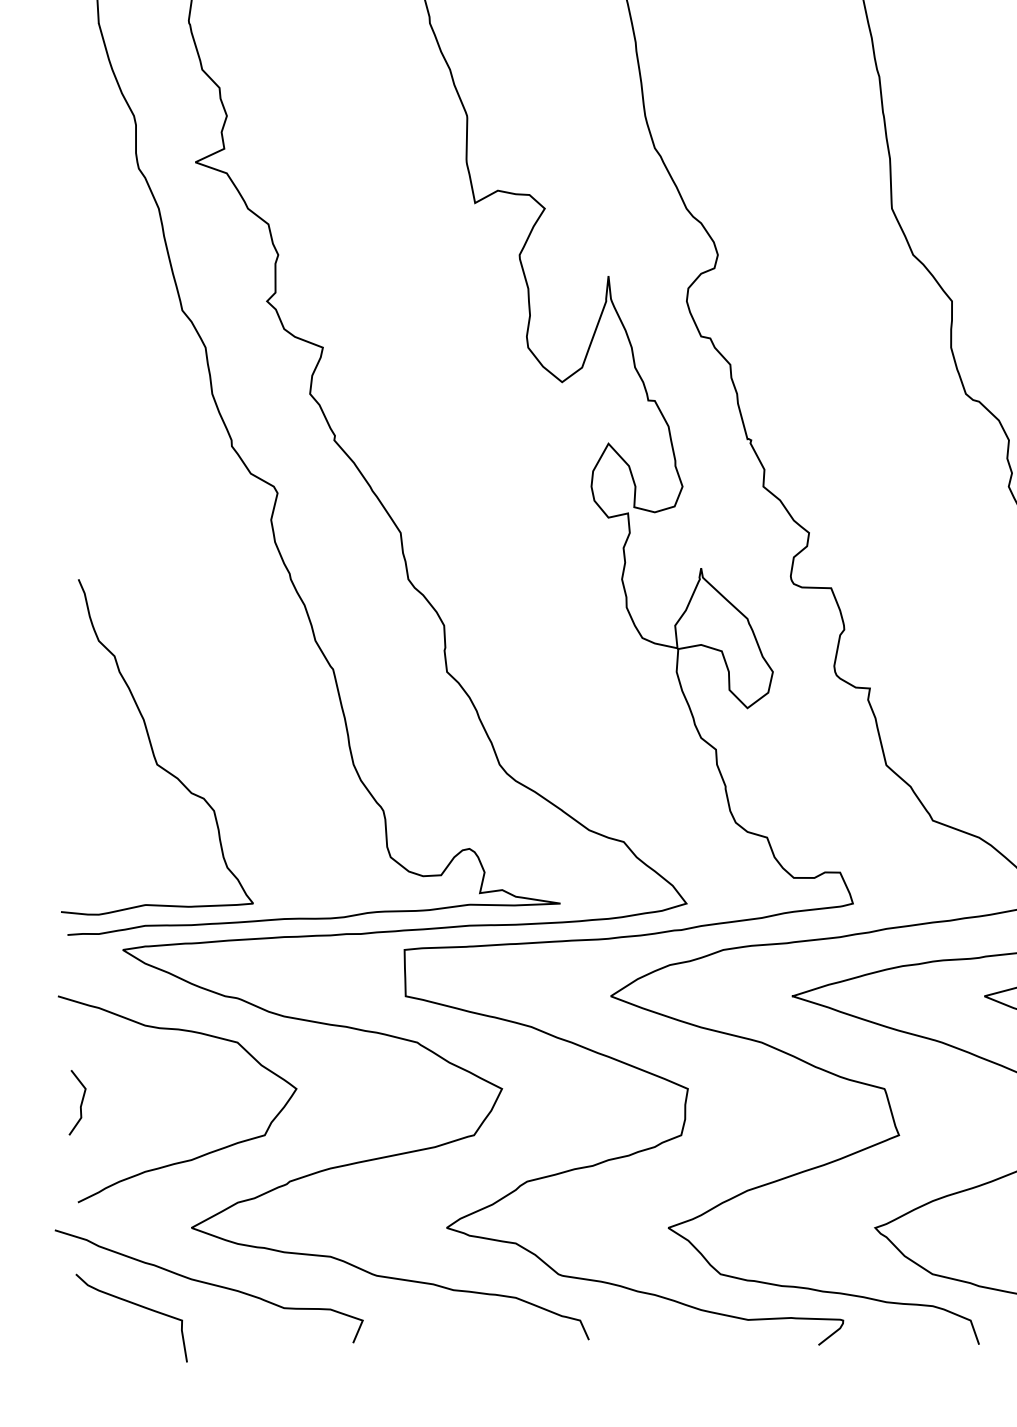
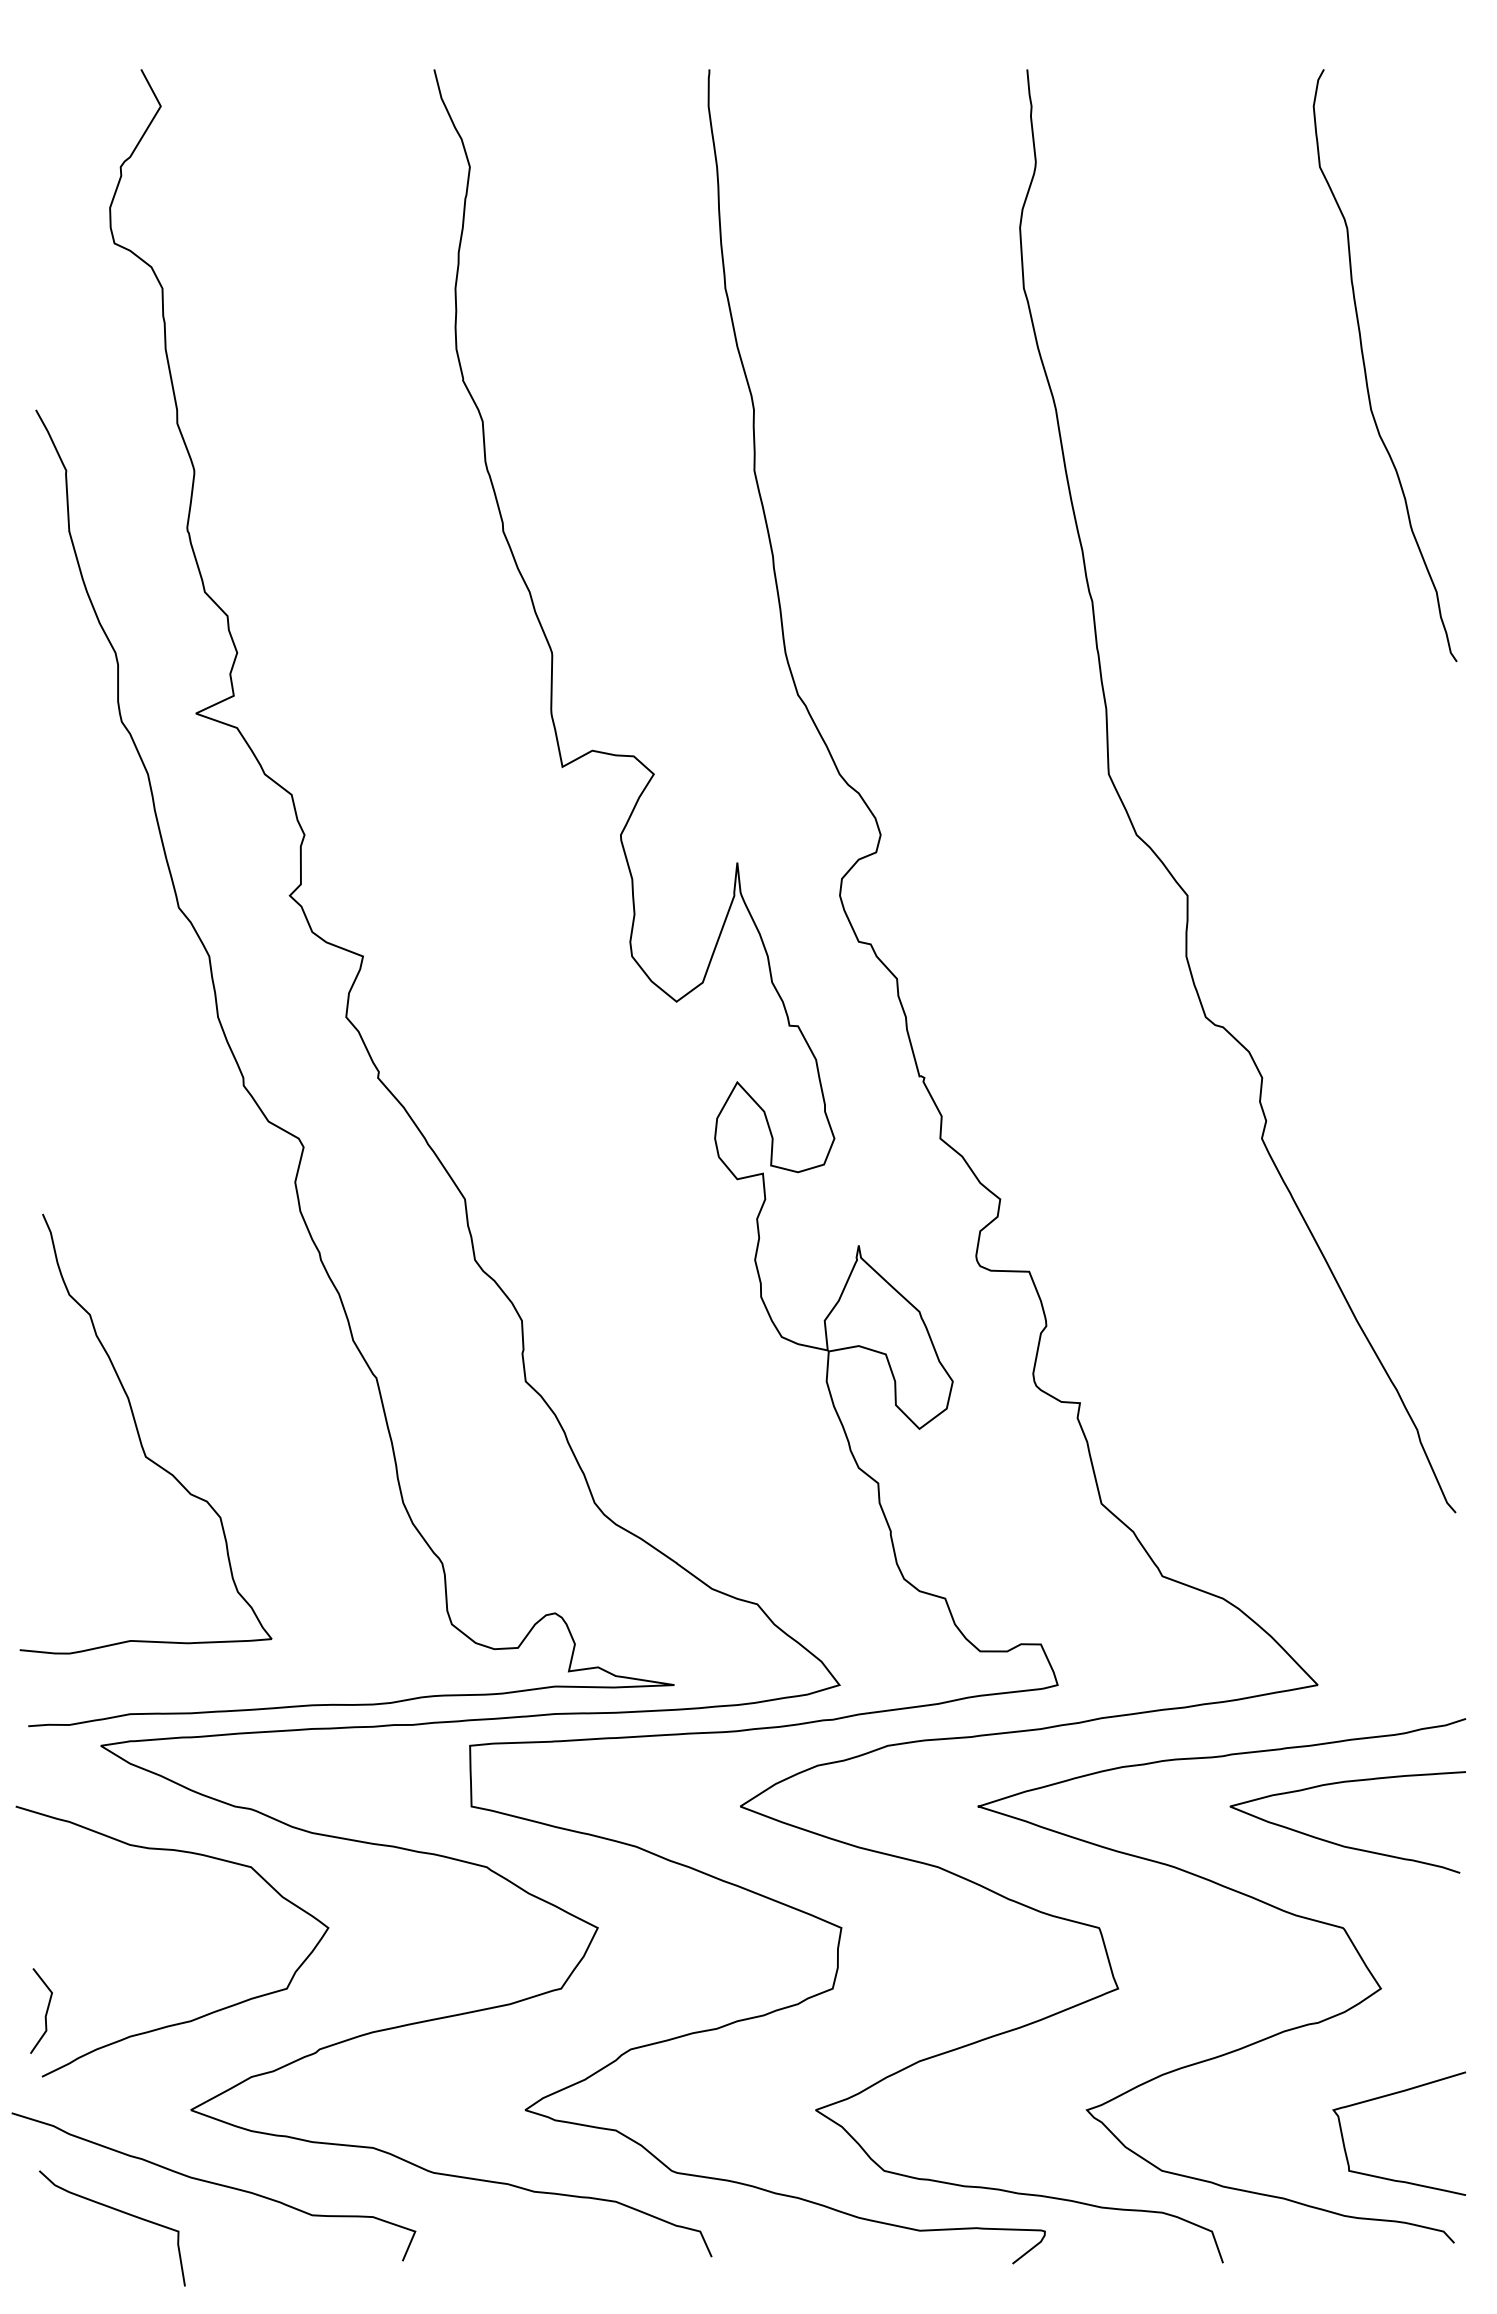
curve: (153, 749) -> (140, 1436), moved
line: (80, 1103) -> (45, 2012), moved

